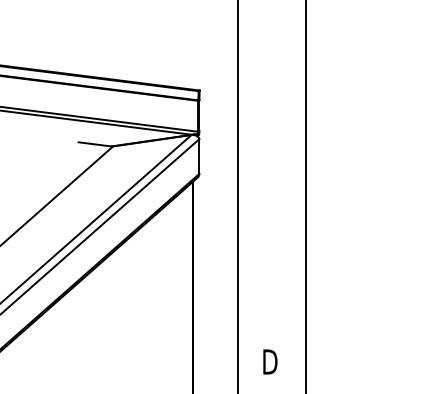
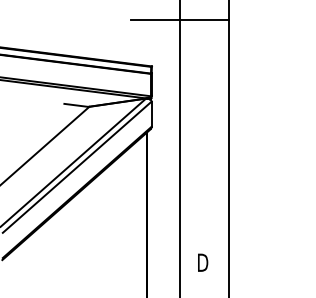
line: (237, 25) -> (179, 19), added

